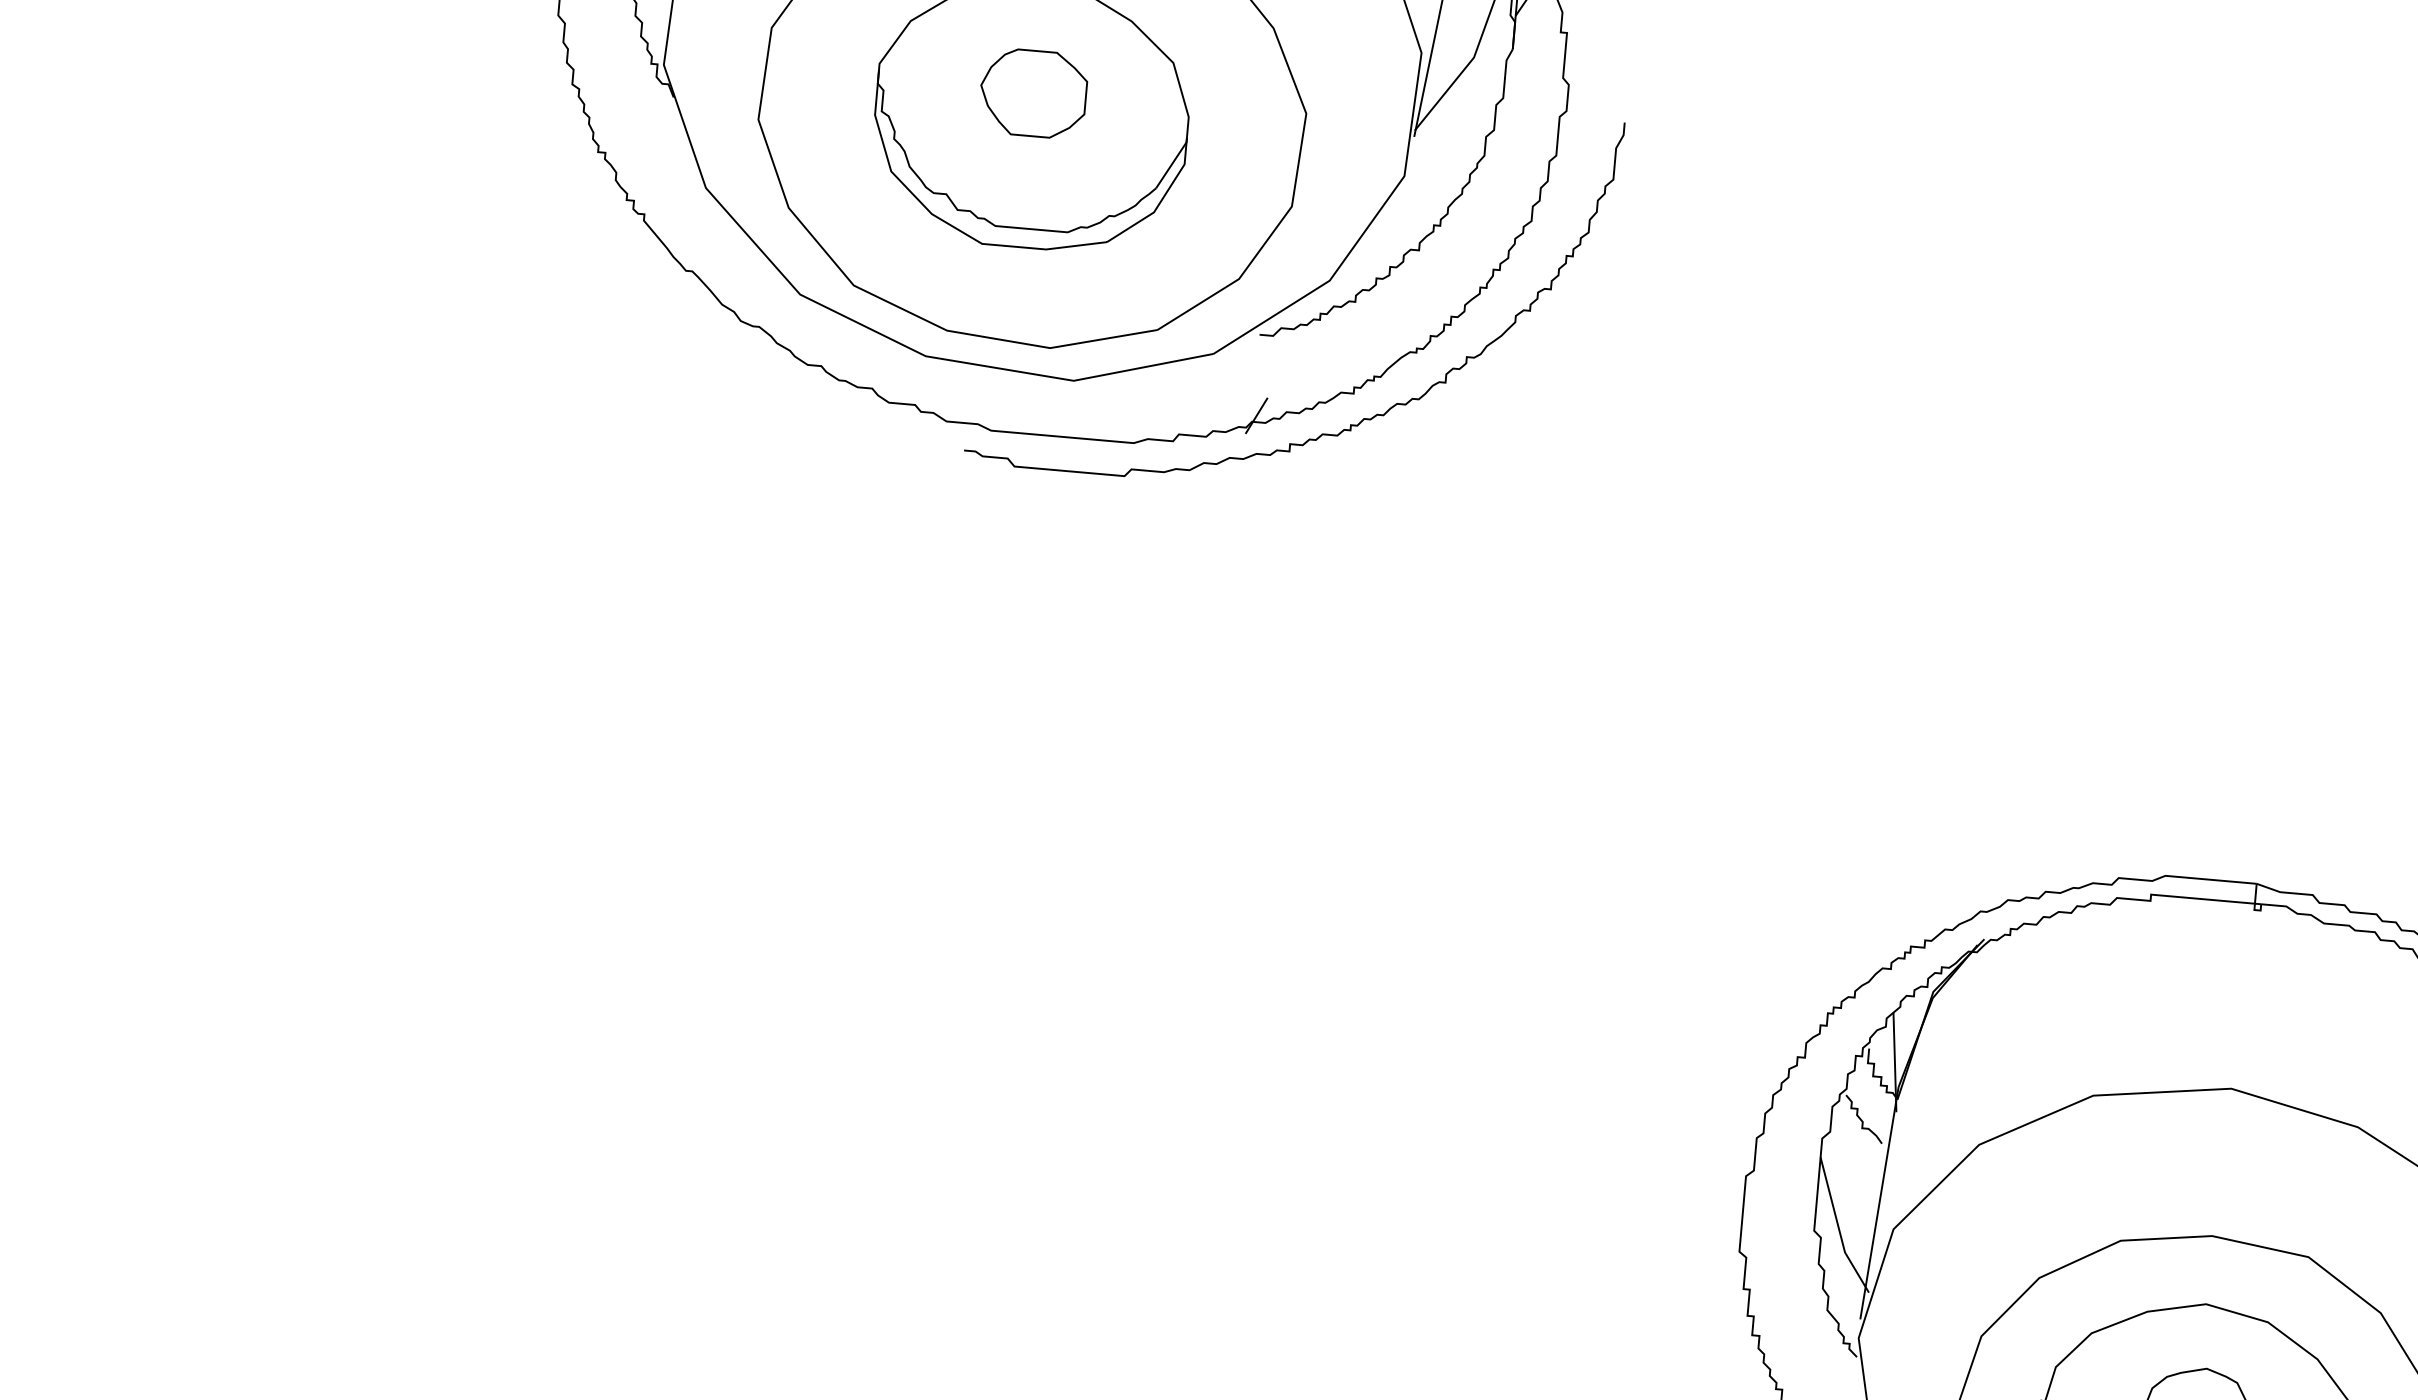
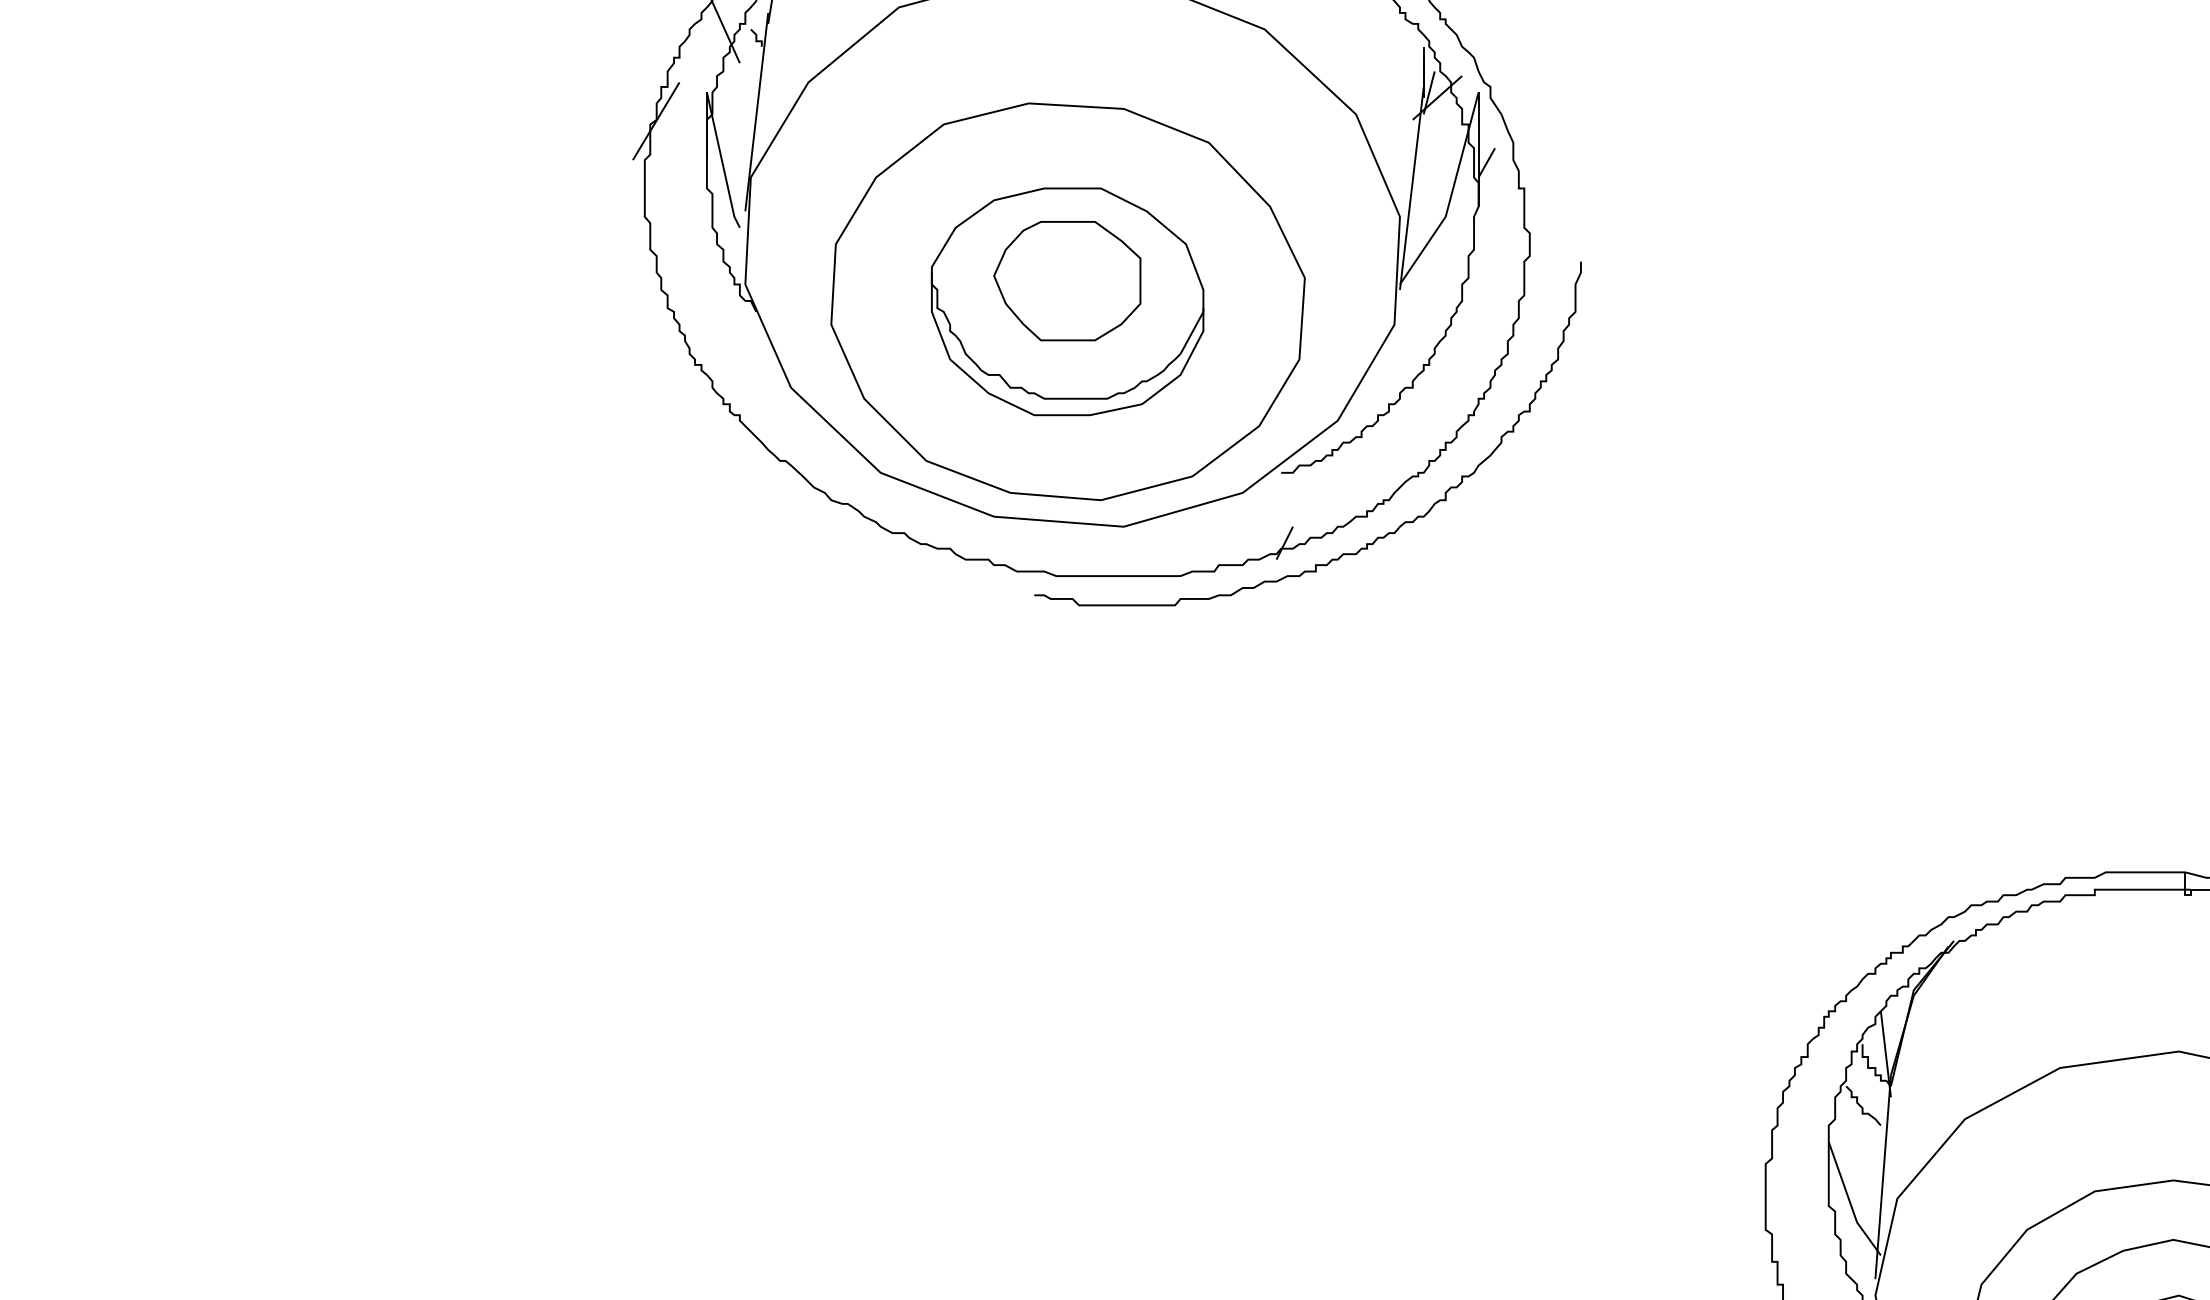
part: (1032, 93) -> (1066, 281), size x1.6

